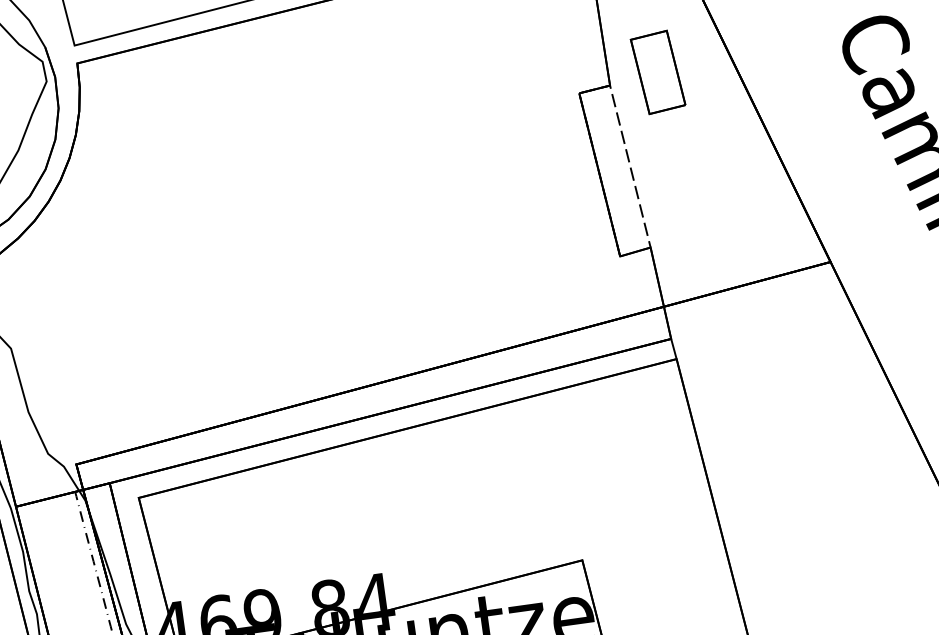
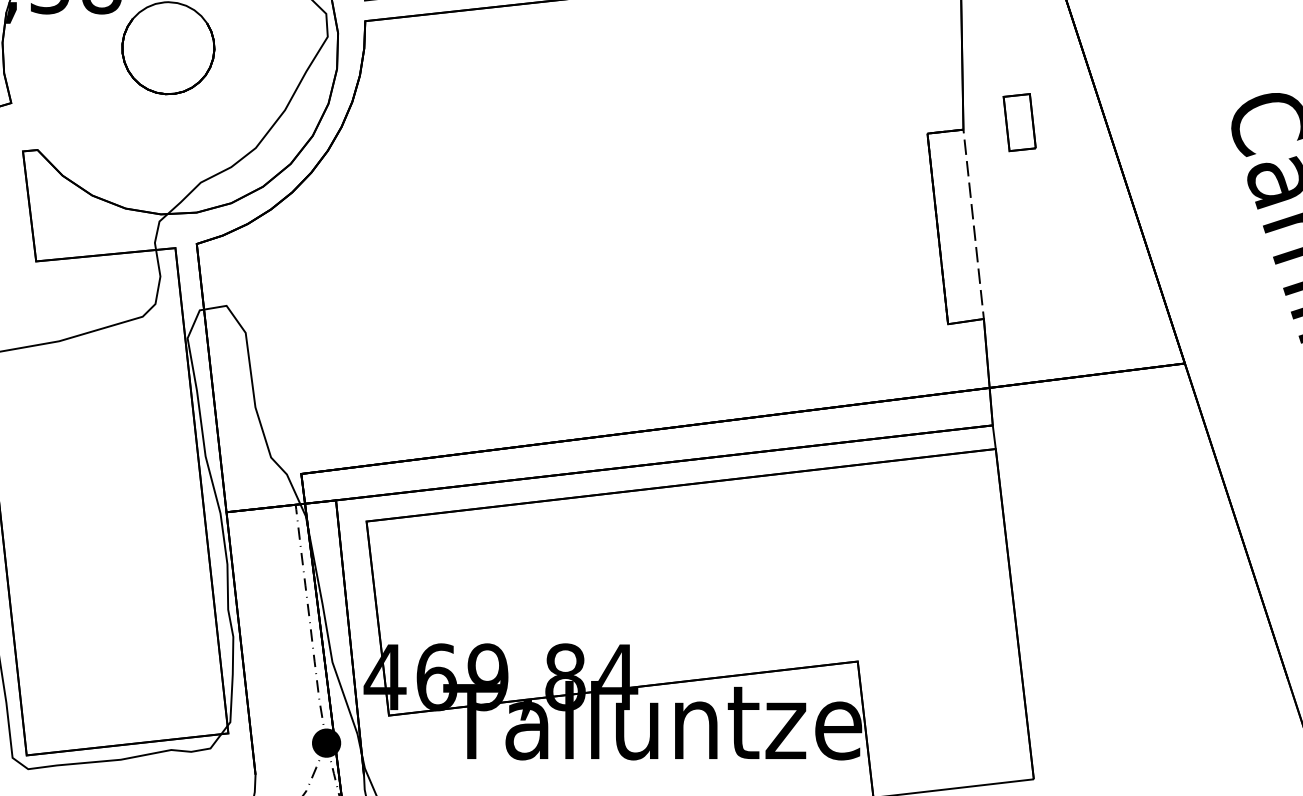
part: (657, 72) -> (1019, 122), size x0.62

